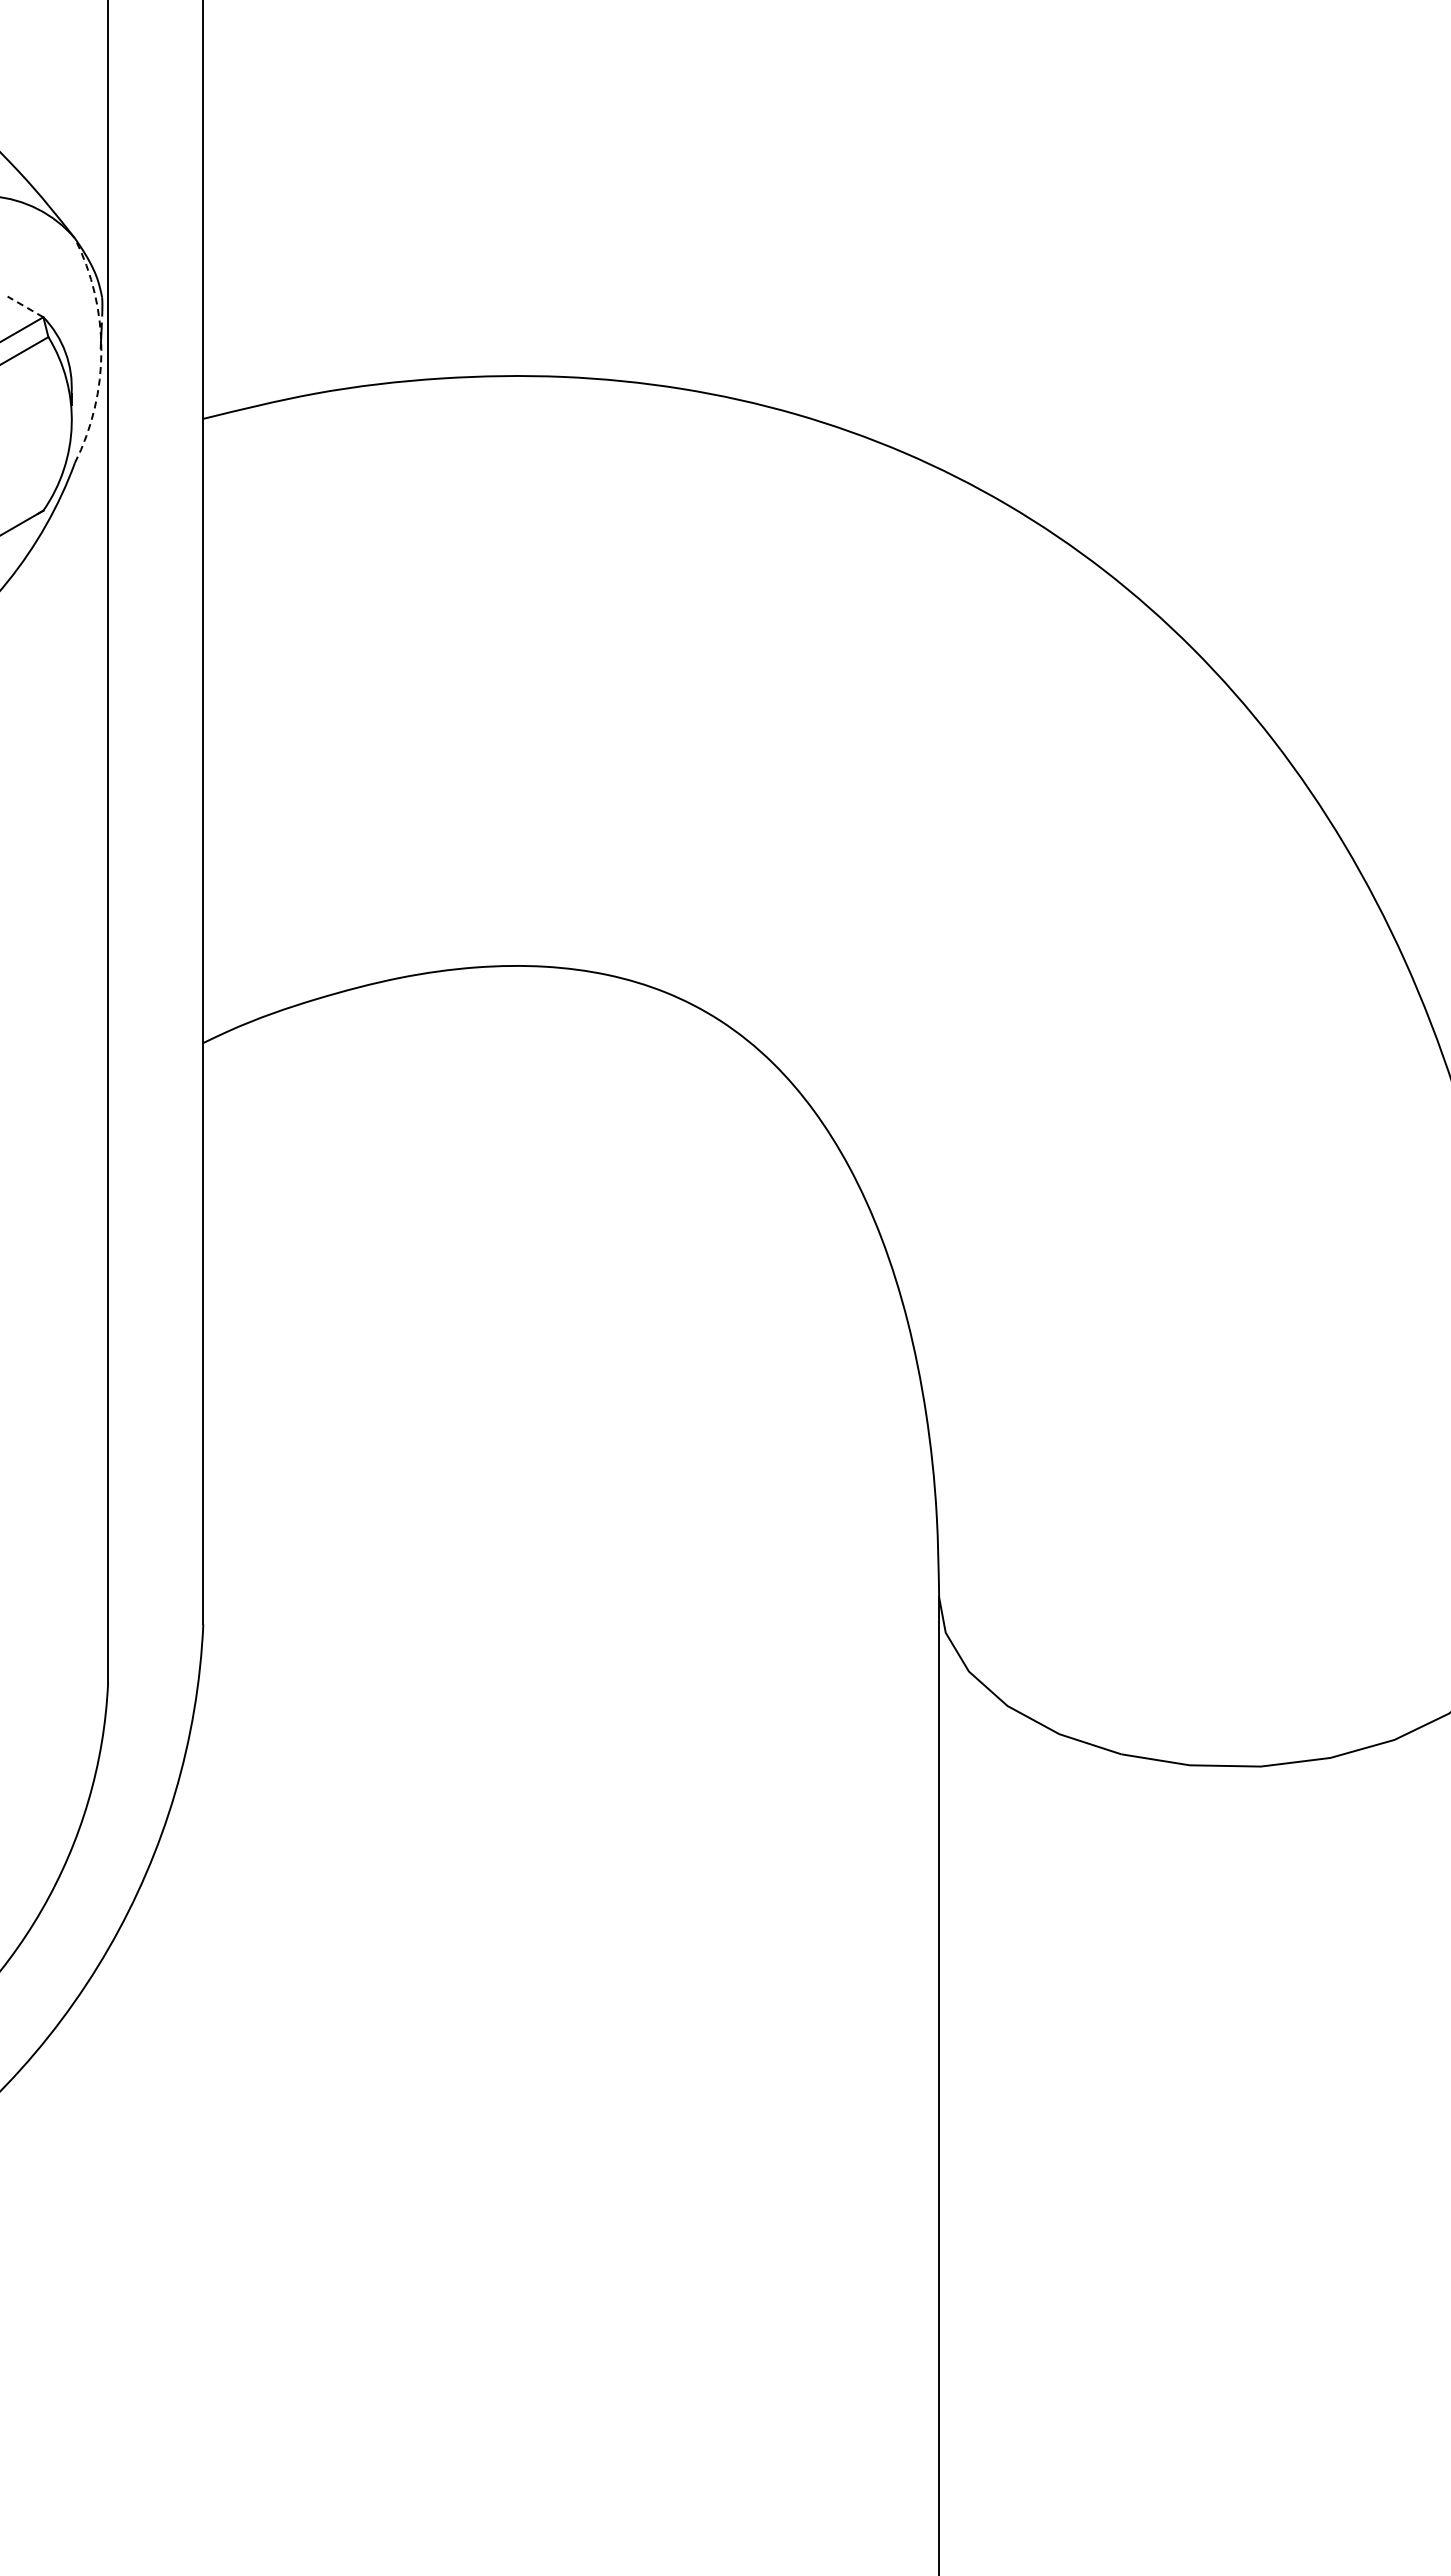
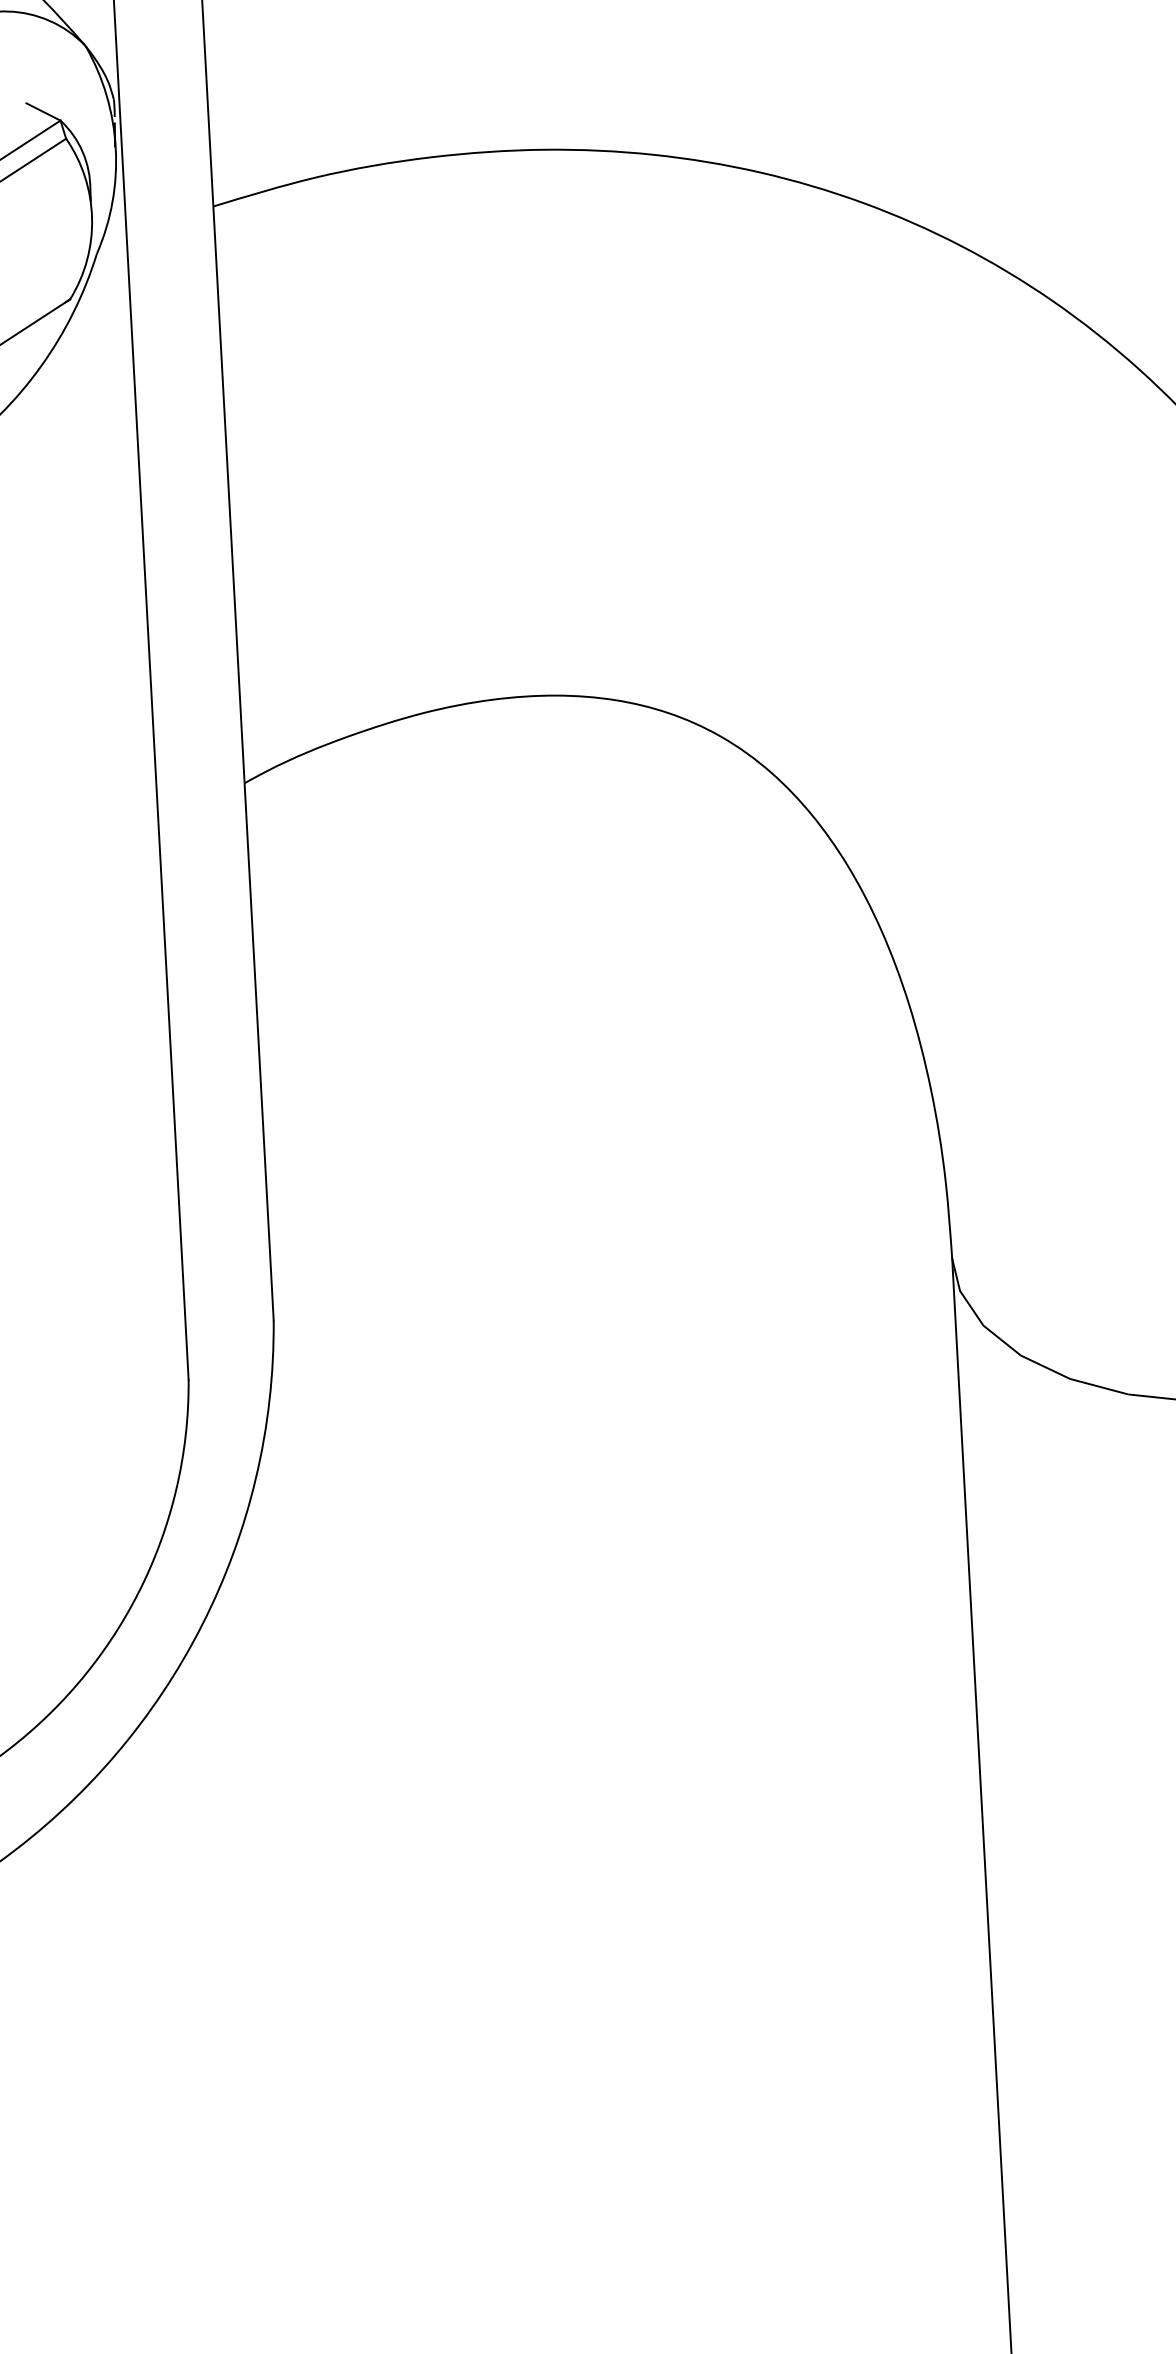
line: (25, 306) -> (43, 111), dashed -> solid
arc: (101, 350) -> (115, 148), dashed -> solid

